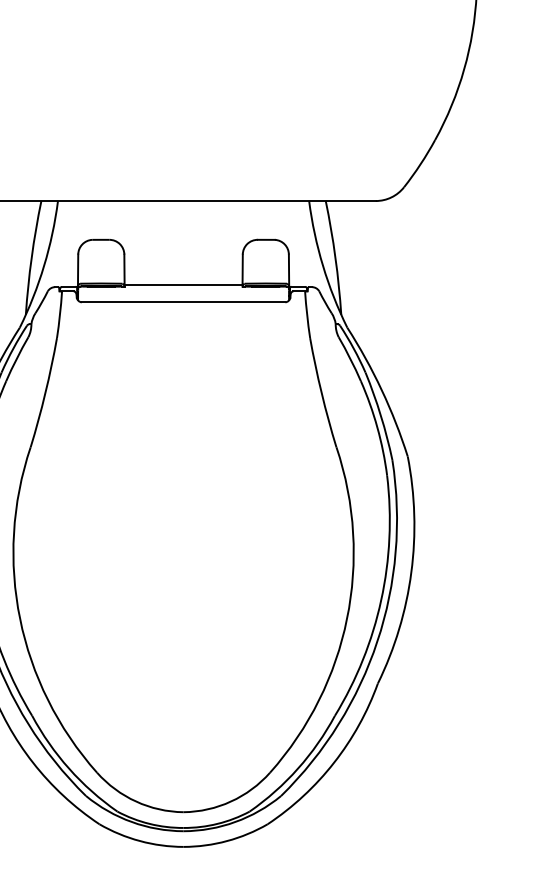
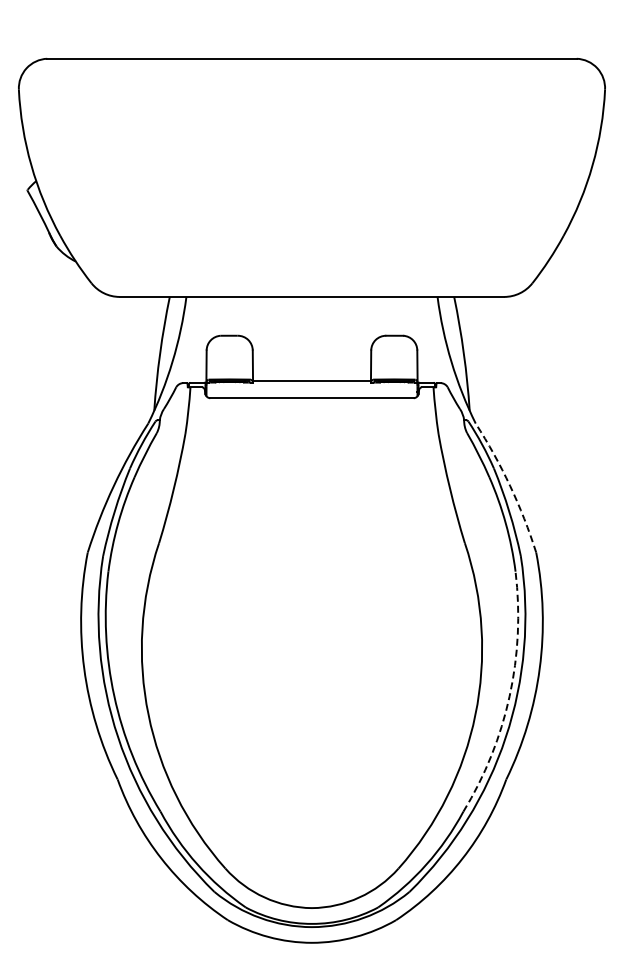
arc: (382, 390) -> (510, 486), solid -> dashed
arc: (381, 600) -> (509, 696), solid -> dashed

